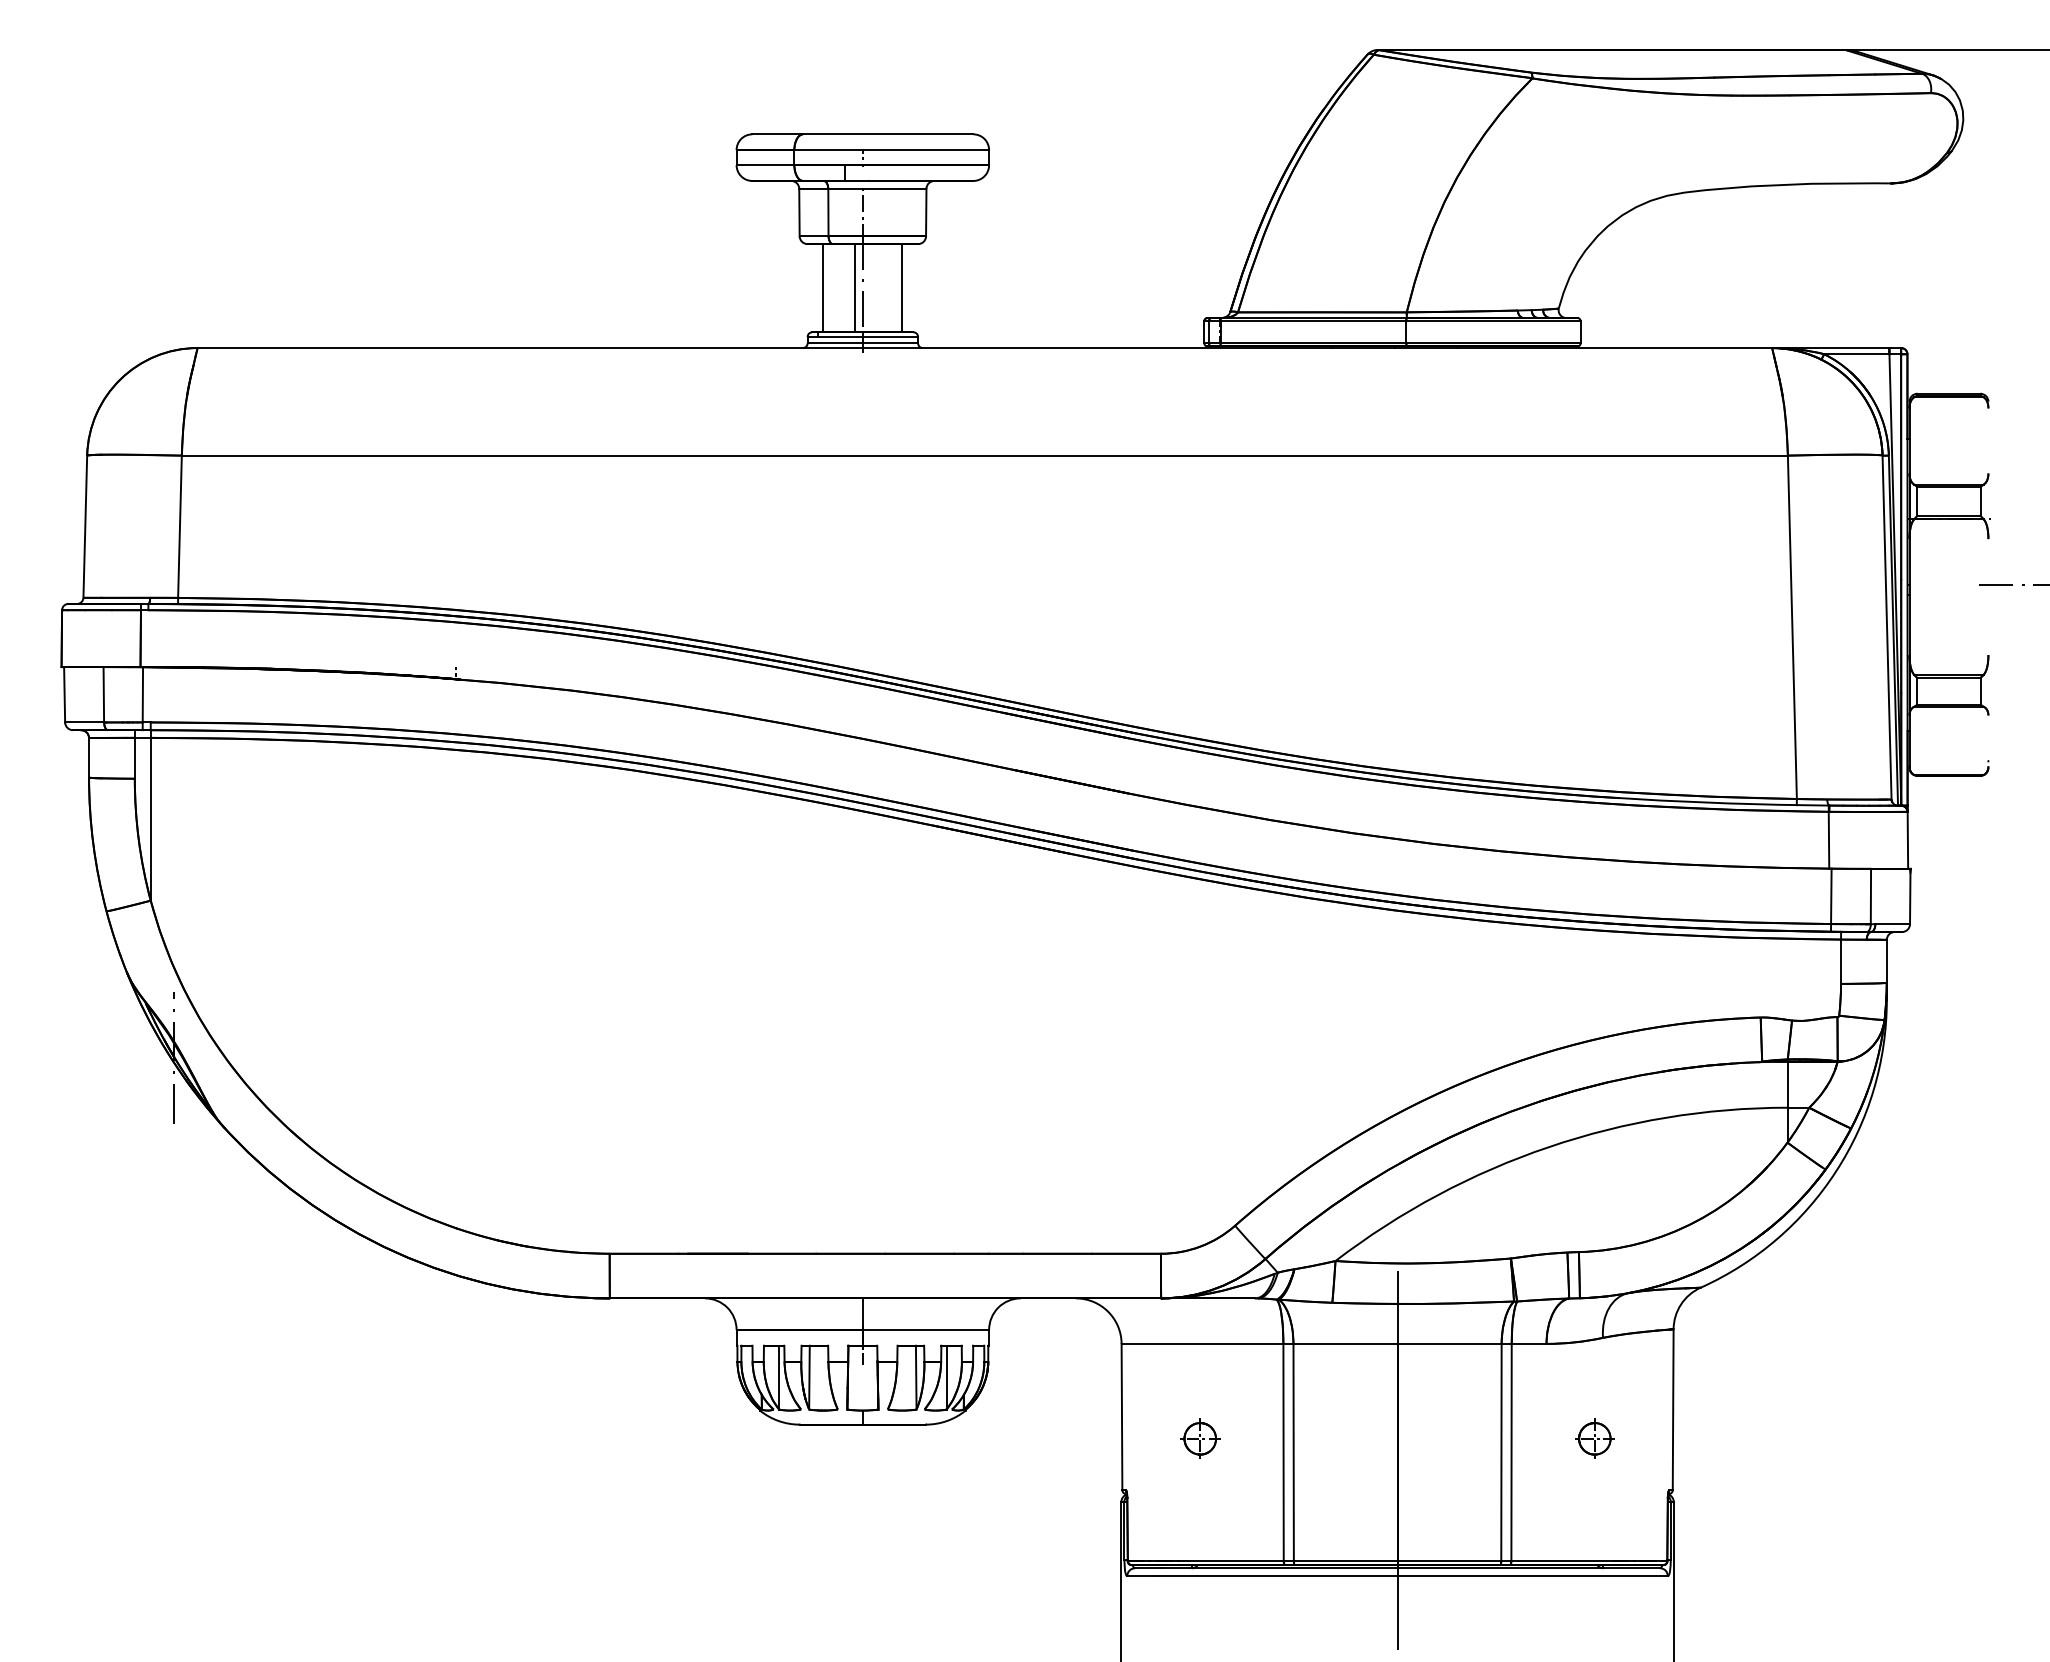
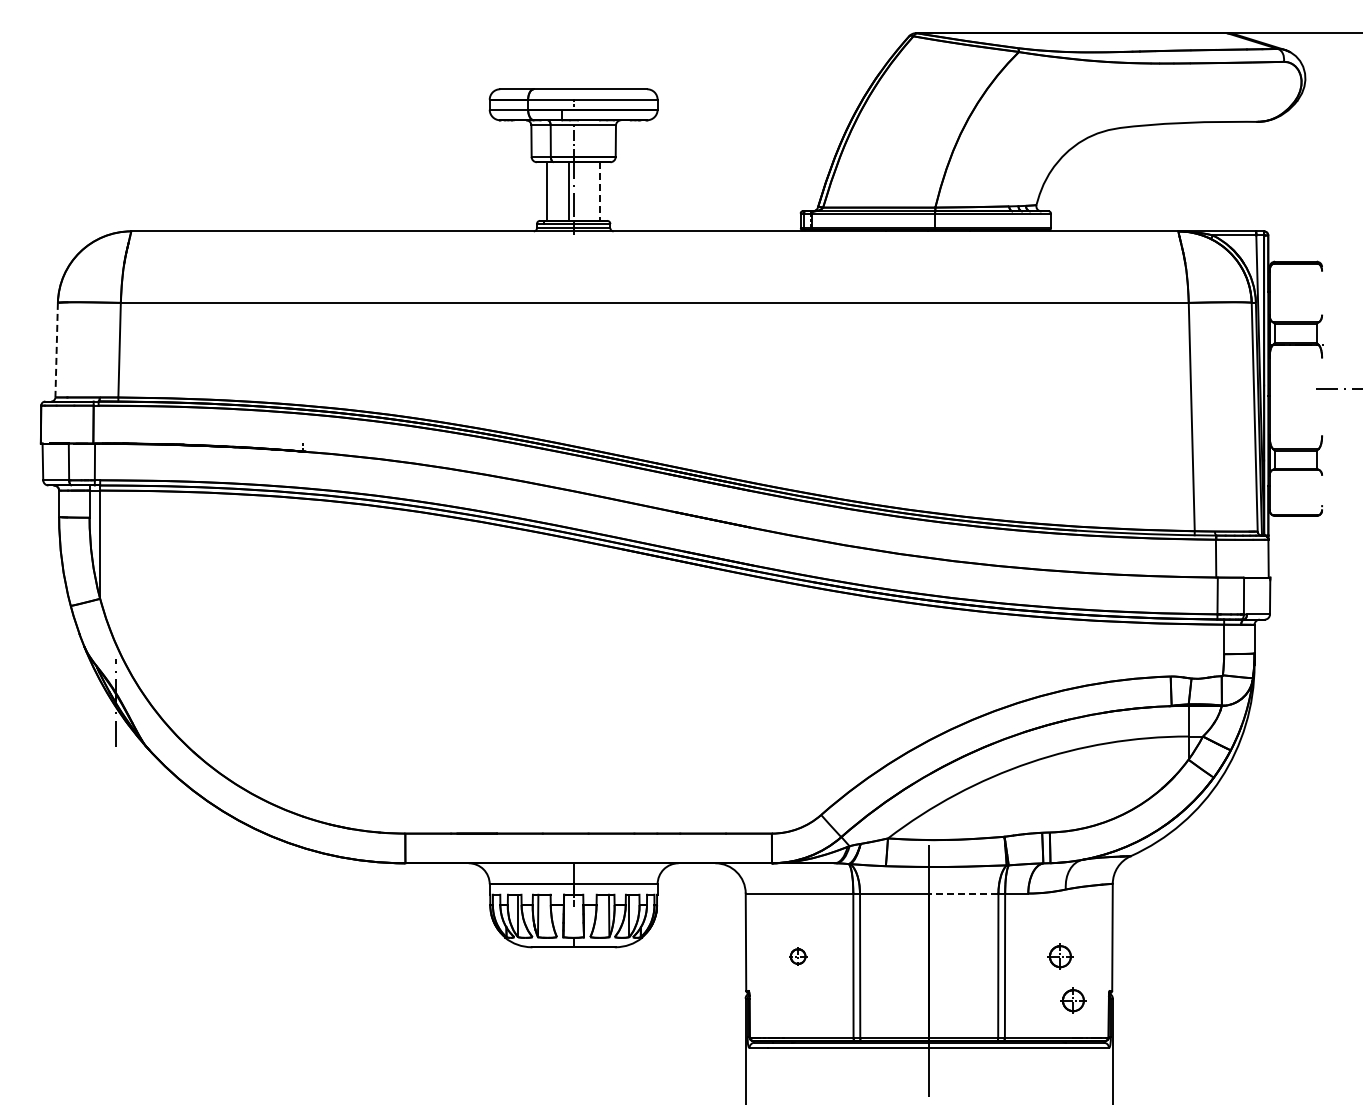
line: (901, 289) -> (599, 192), solid -> dashed
line: (85, 527) -> (56, 350), solid -> dashed
line: (1449, 1343) -> (963, 893), solid -> dashed
part: (1200, 1438) -> (798, 956), size x0.7
part: (1614, 1504) -> (1073, 1000), added

